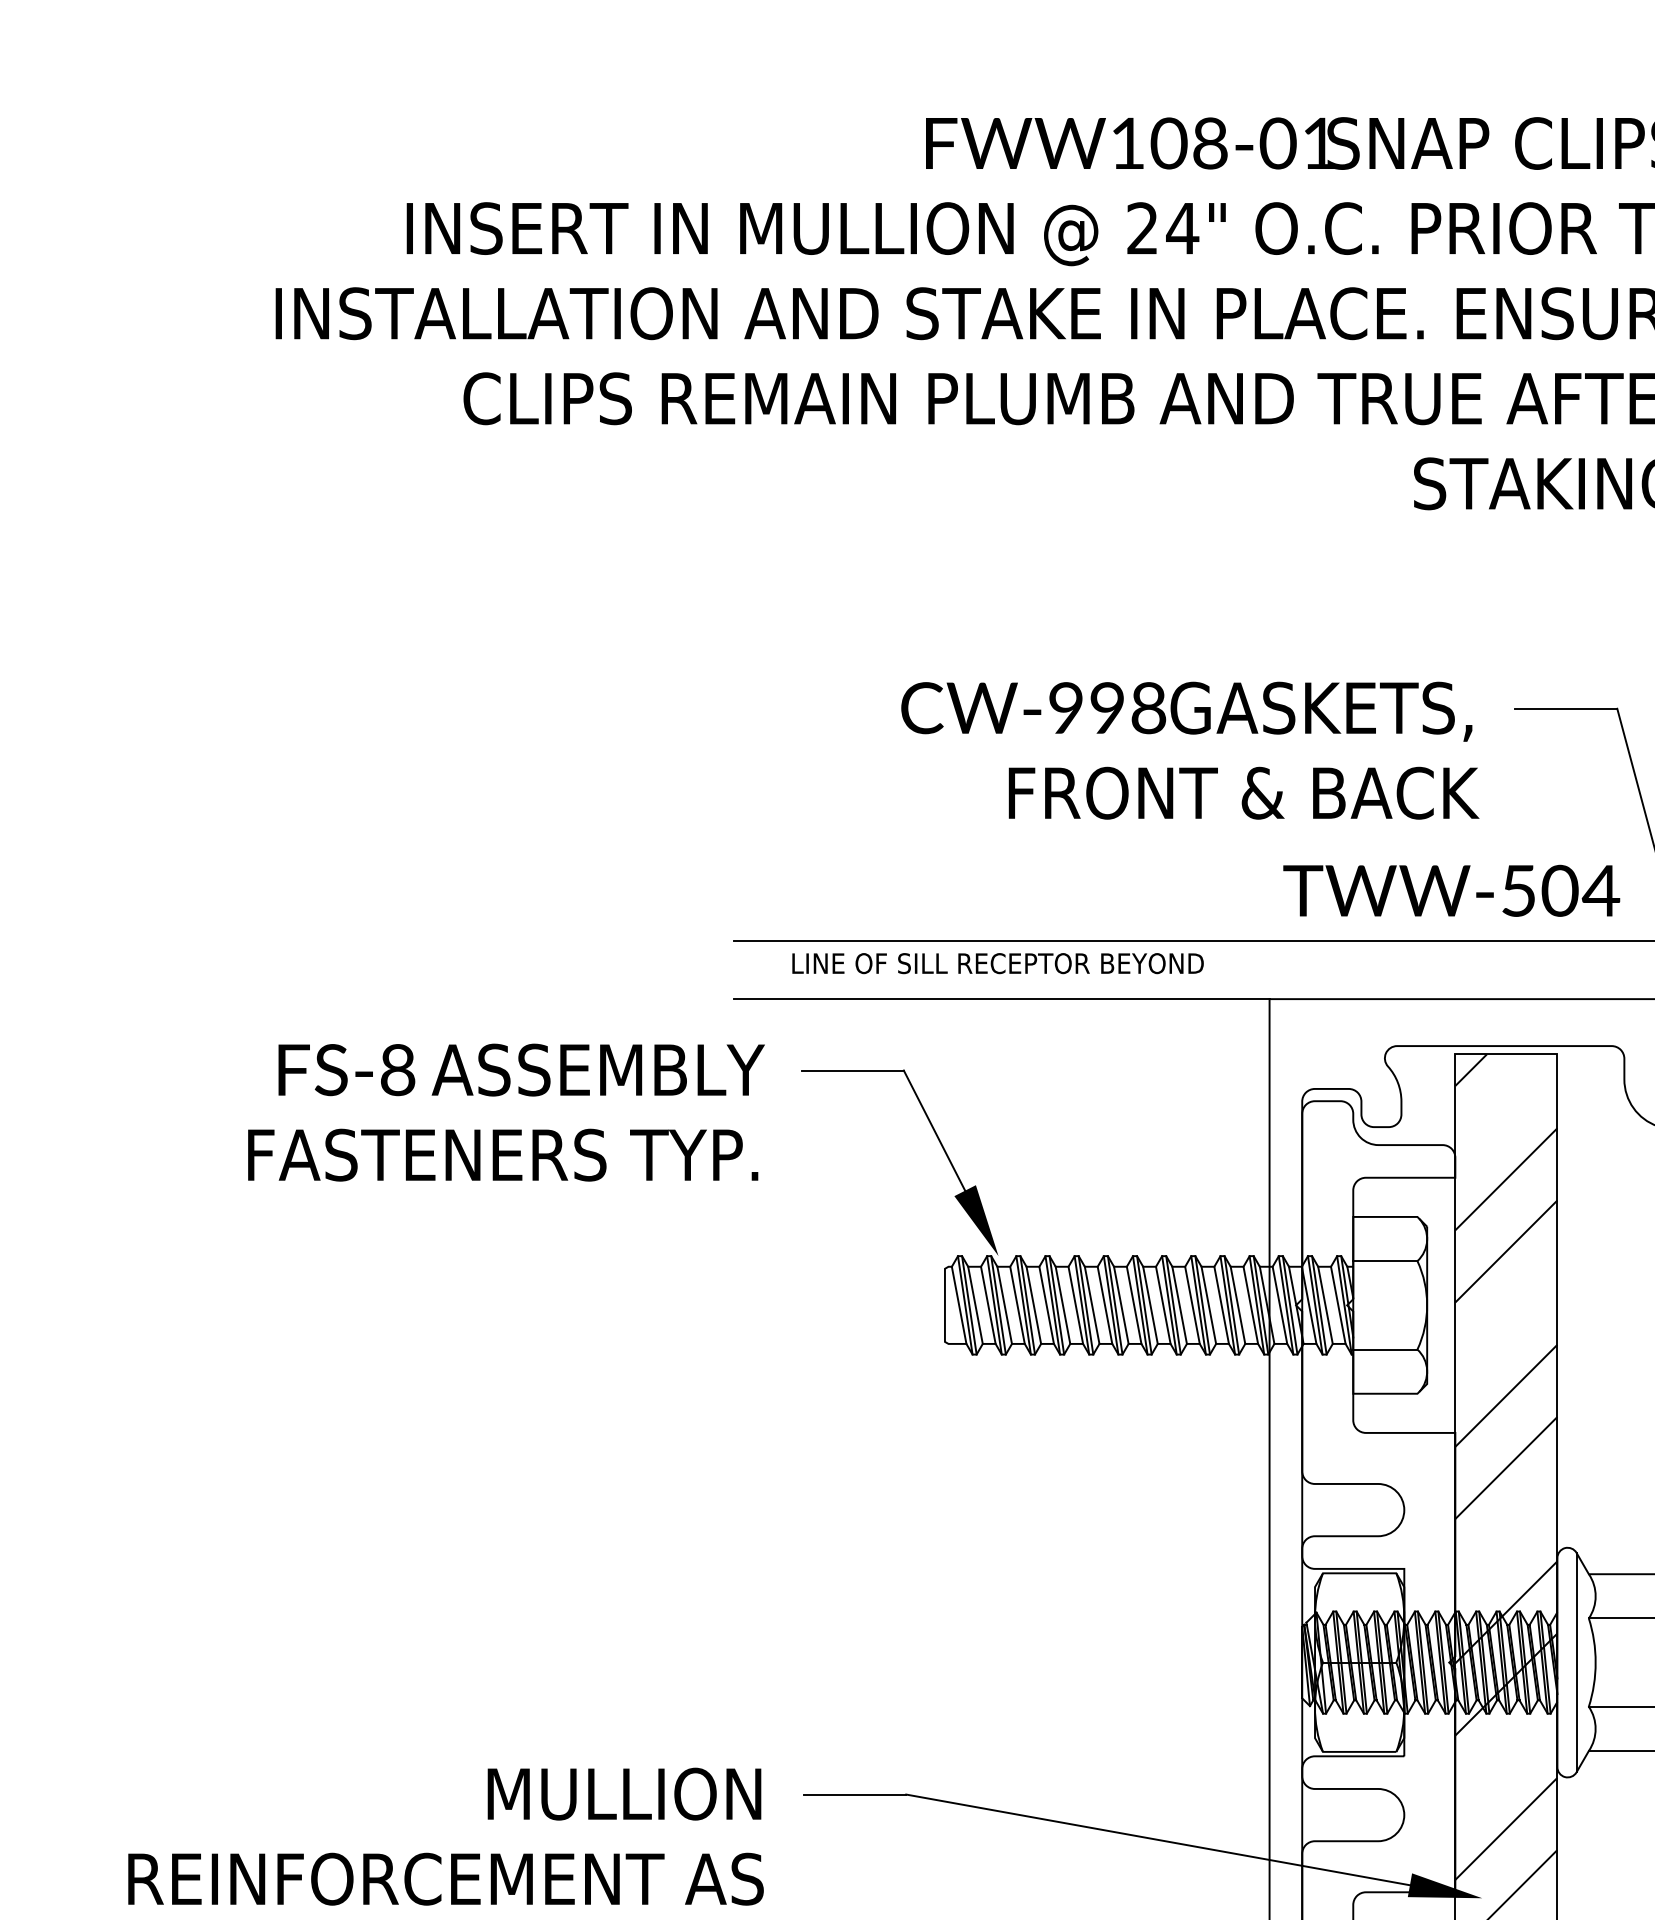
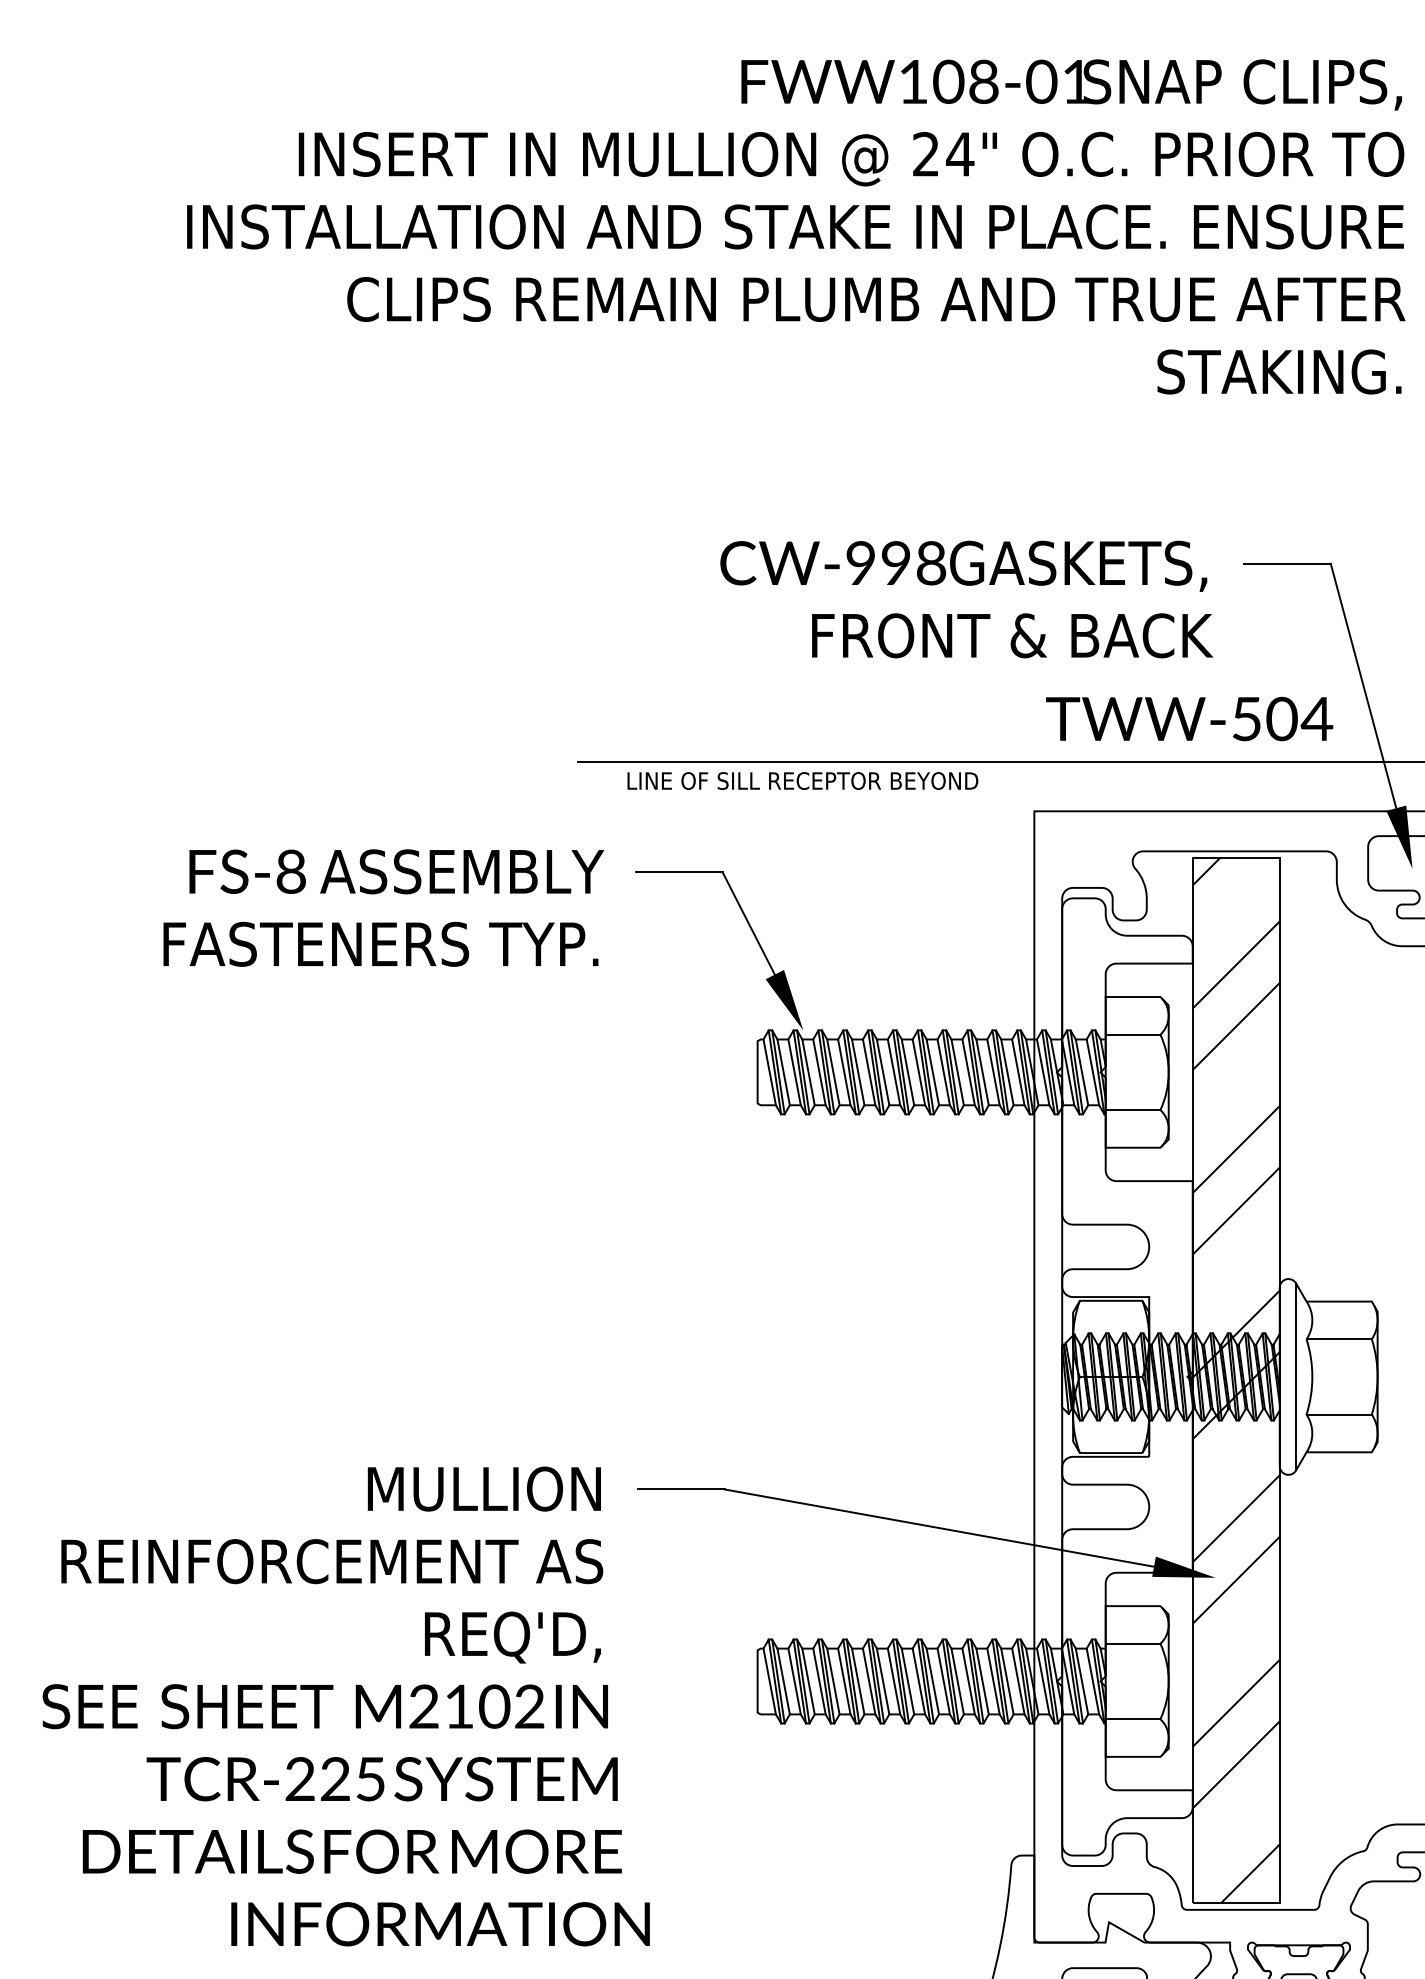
line: (1001, 999) -> (805, 811), removed

